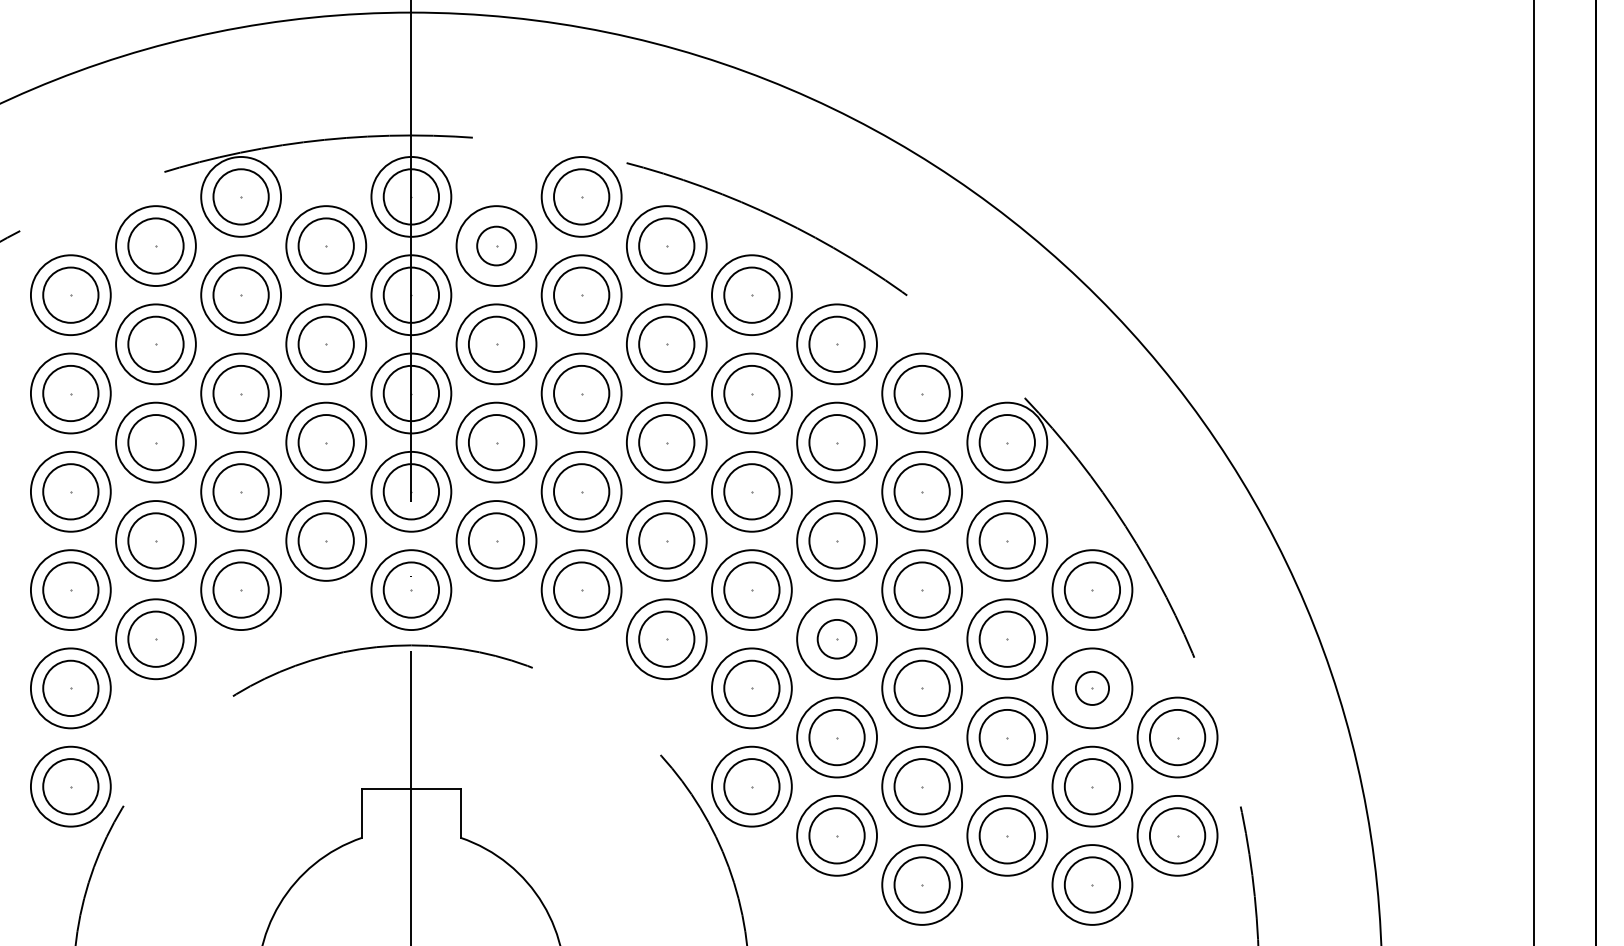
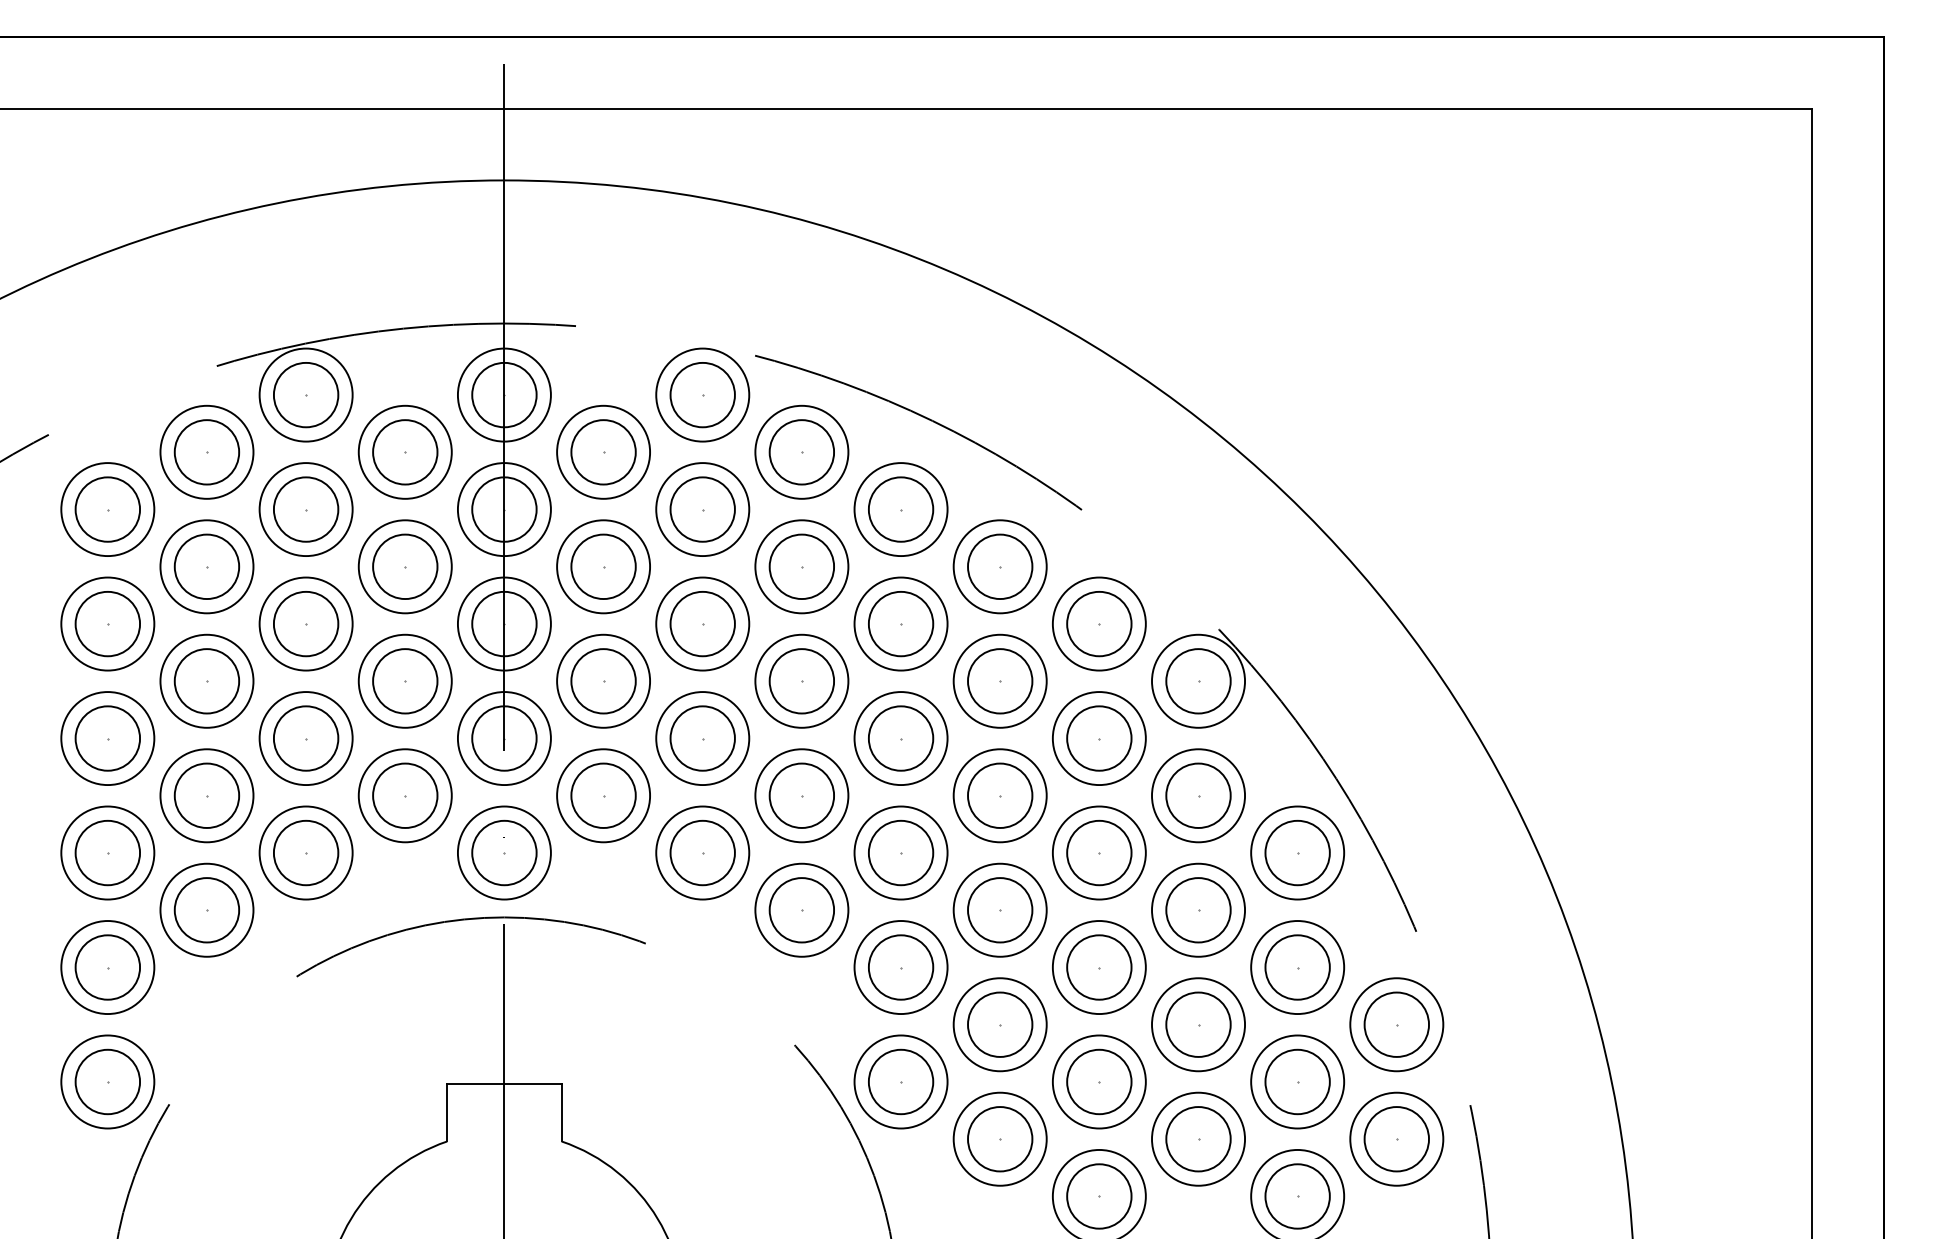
circle: (496, 246) -> (603, 452), size x1.43
circle: (837, 639) -> (1000, 910), size x1.43
circle: (1092, 688) -> (1297, 967), size x1.67

